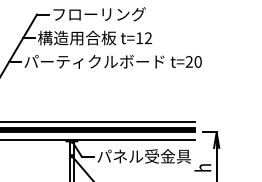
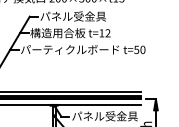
text: (98, 14) -> (72, 16), フローリング -> パネル受金具
text: (188, 61) -> (136, 49), t=20 -> t=50

